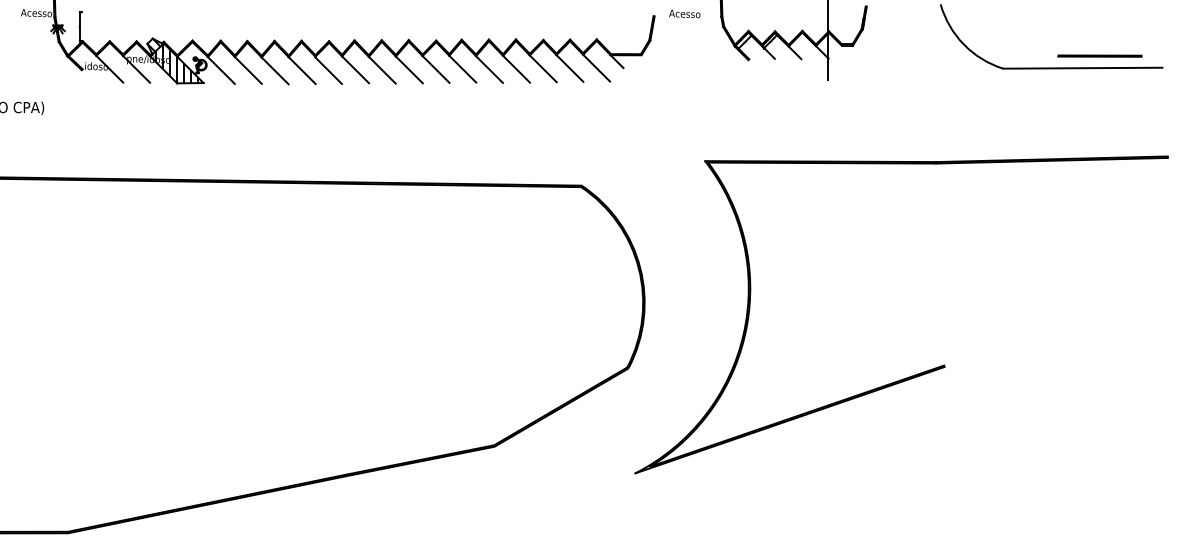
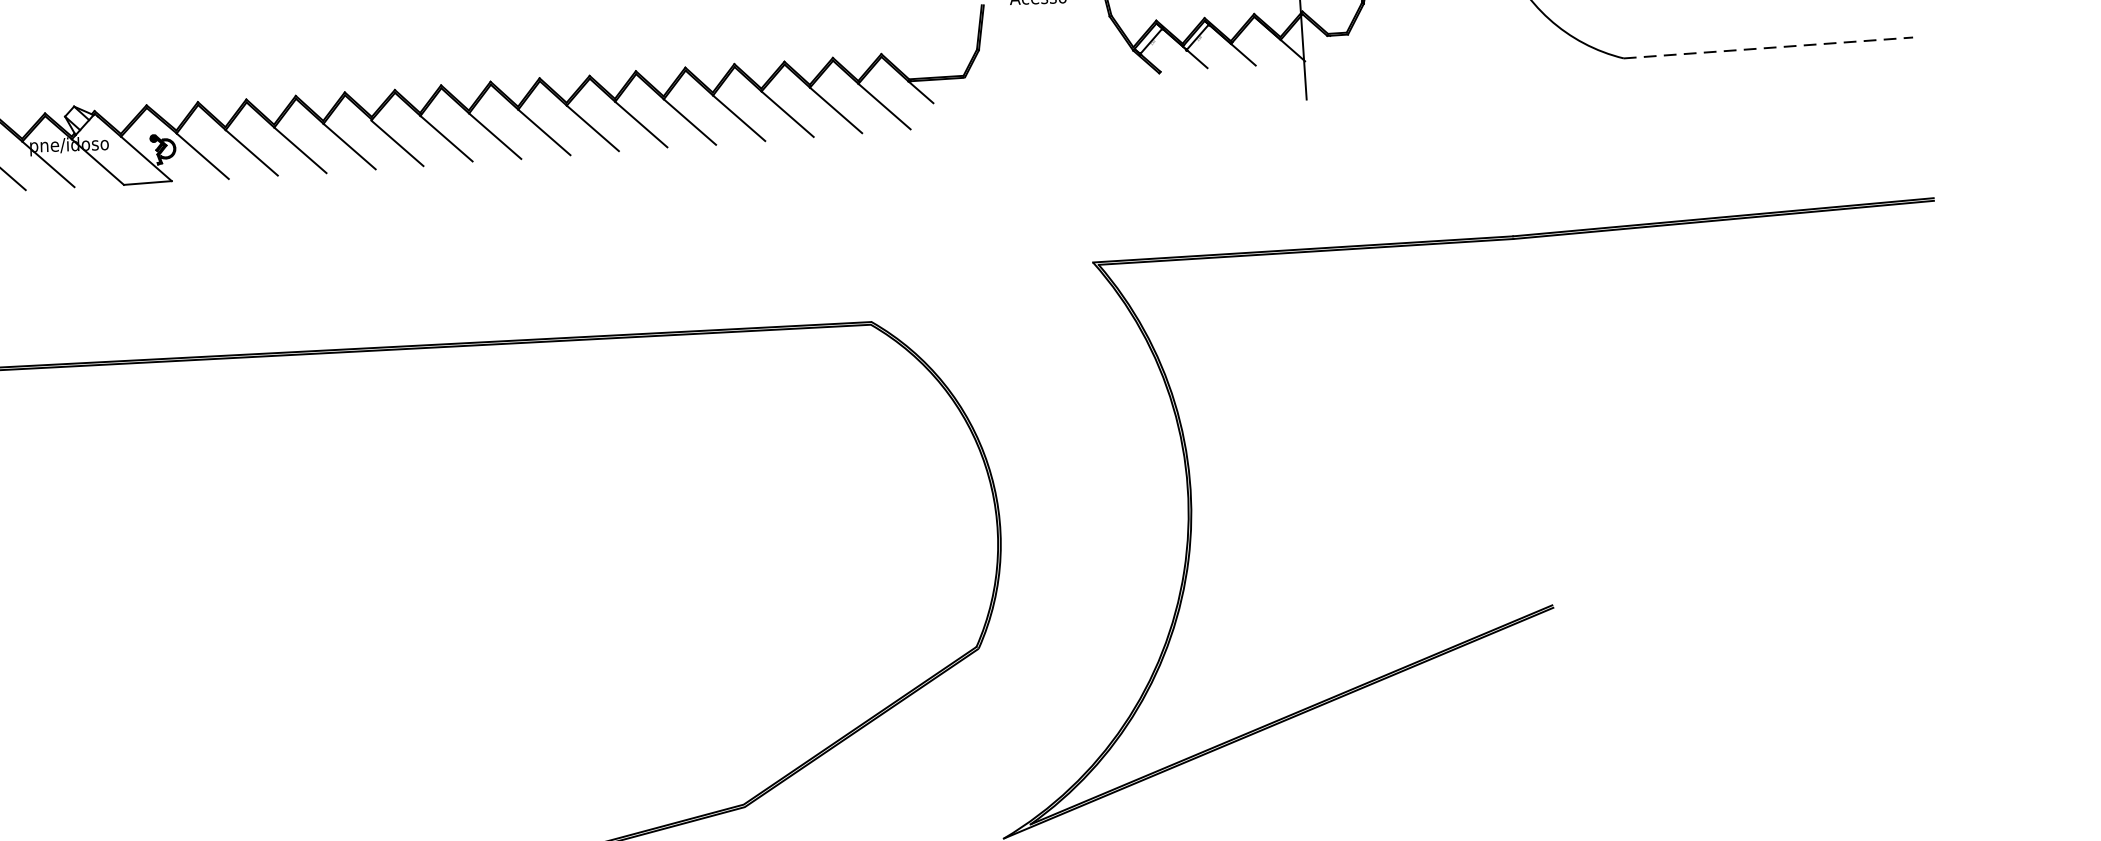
line: (1099, 55) -> (1797, 22), removed
hatch: (176, 63) -> (120, 148), removed
line: (1082, 68) -> (1767, 48), solid -> dashed

